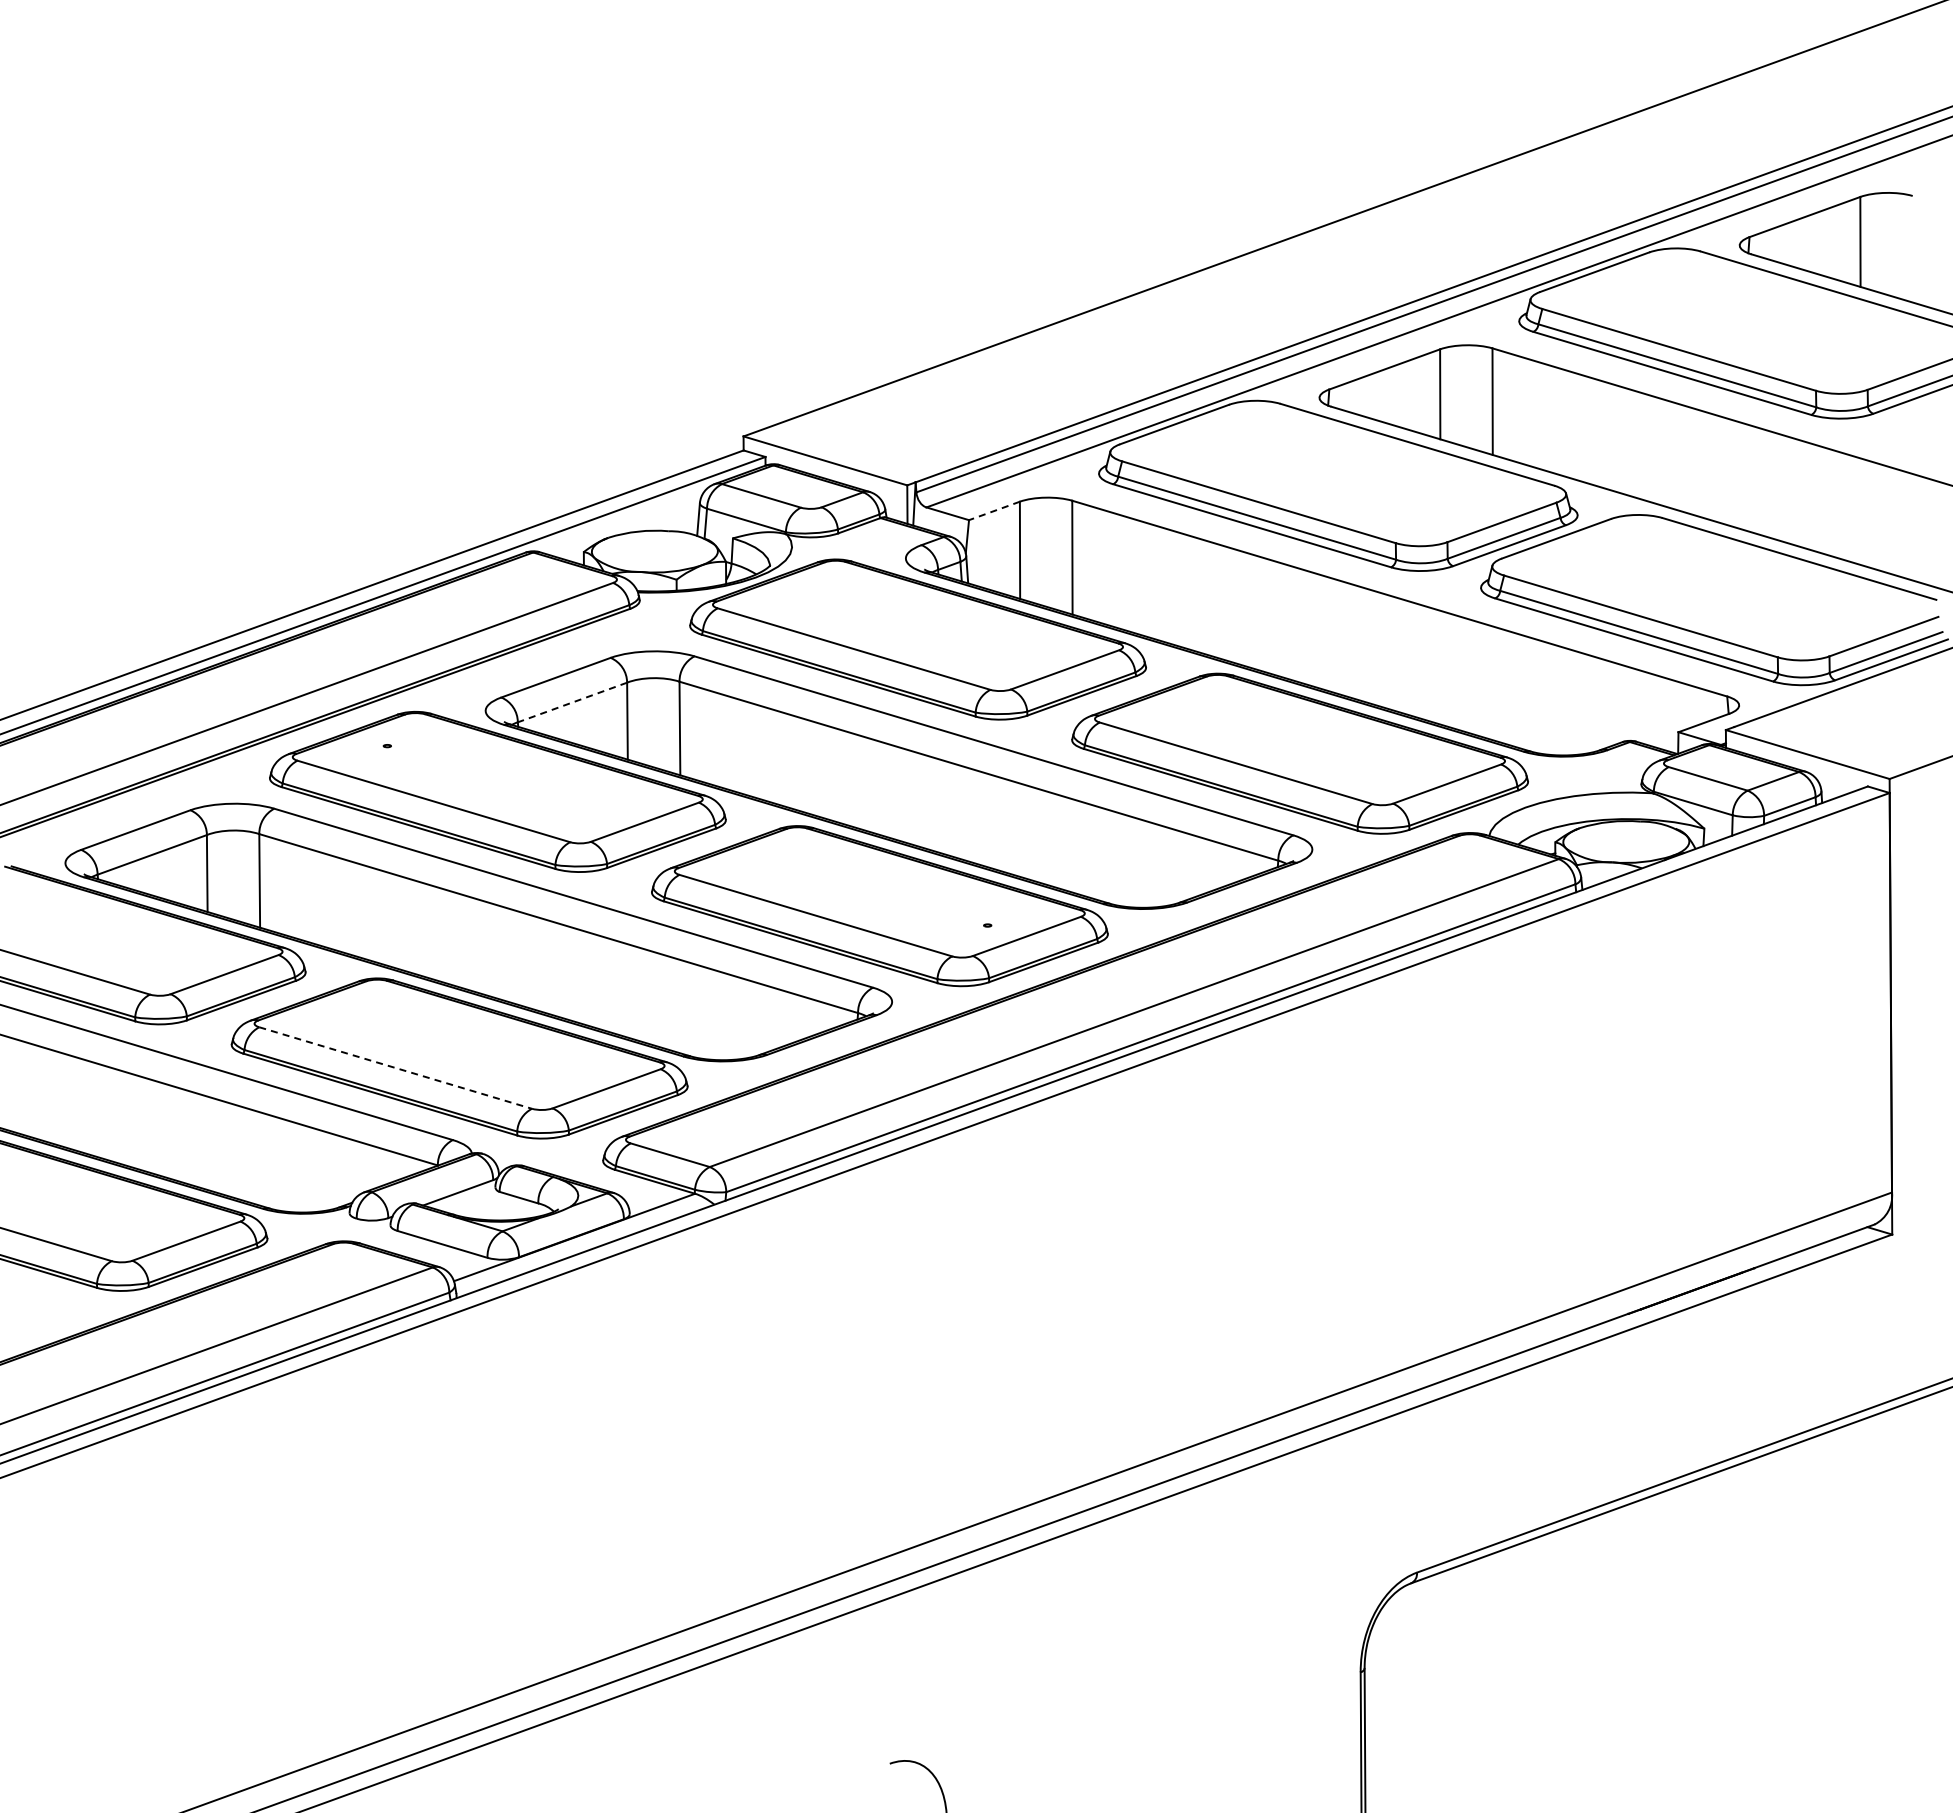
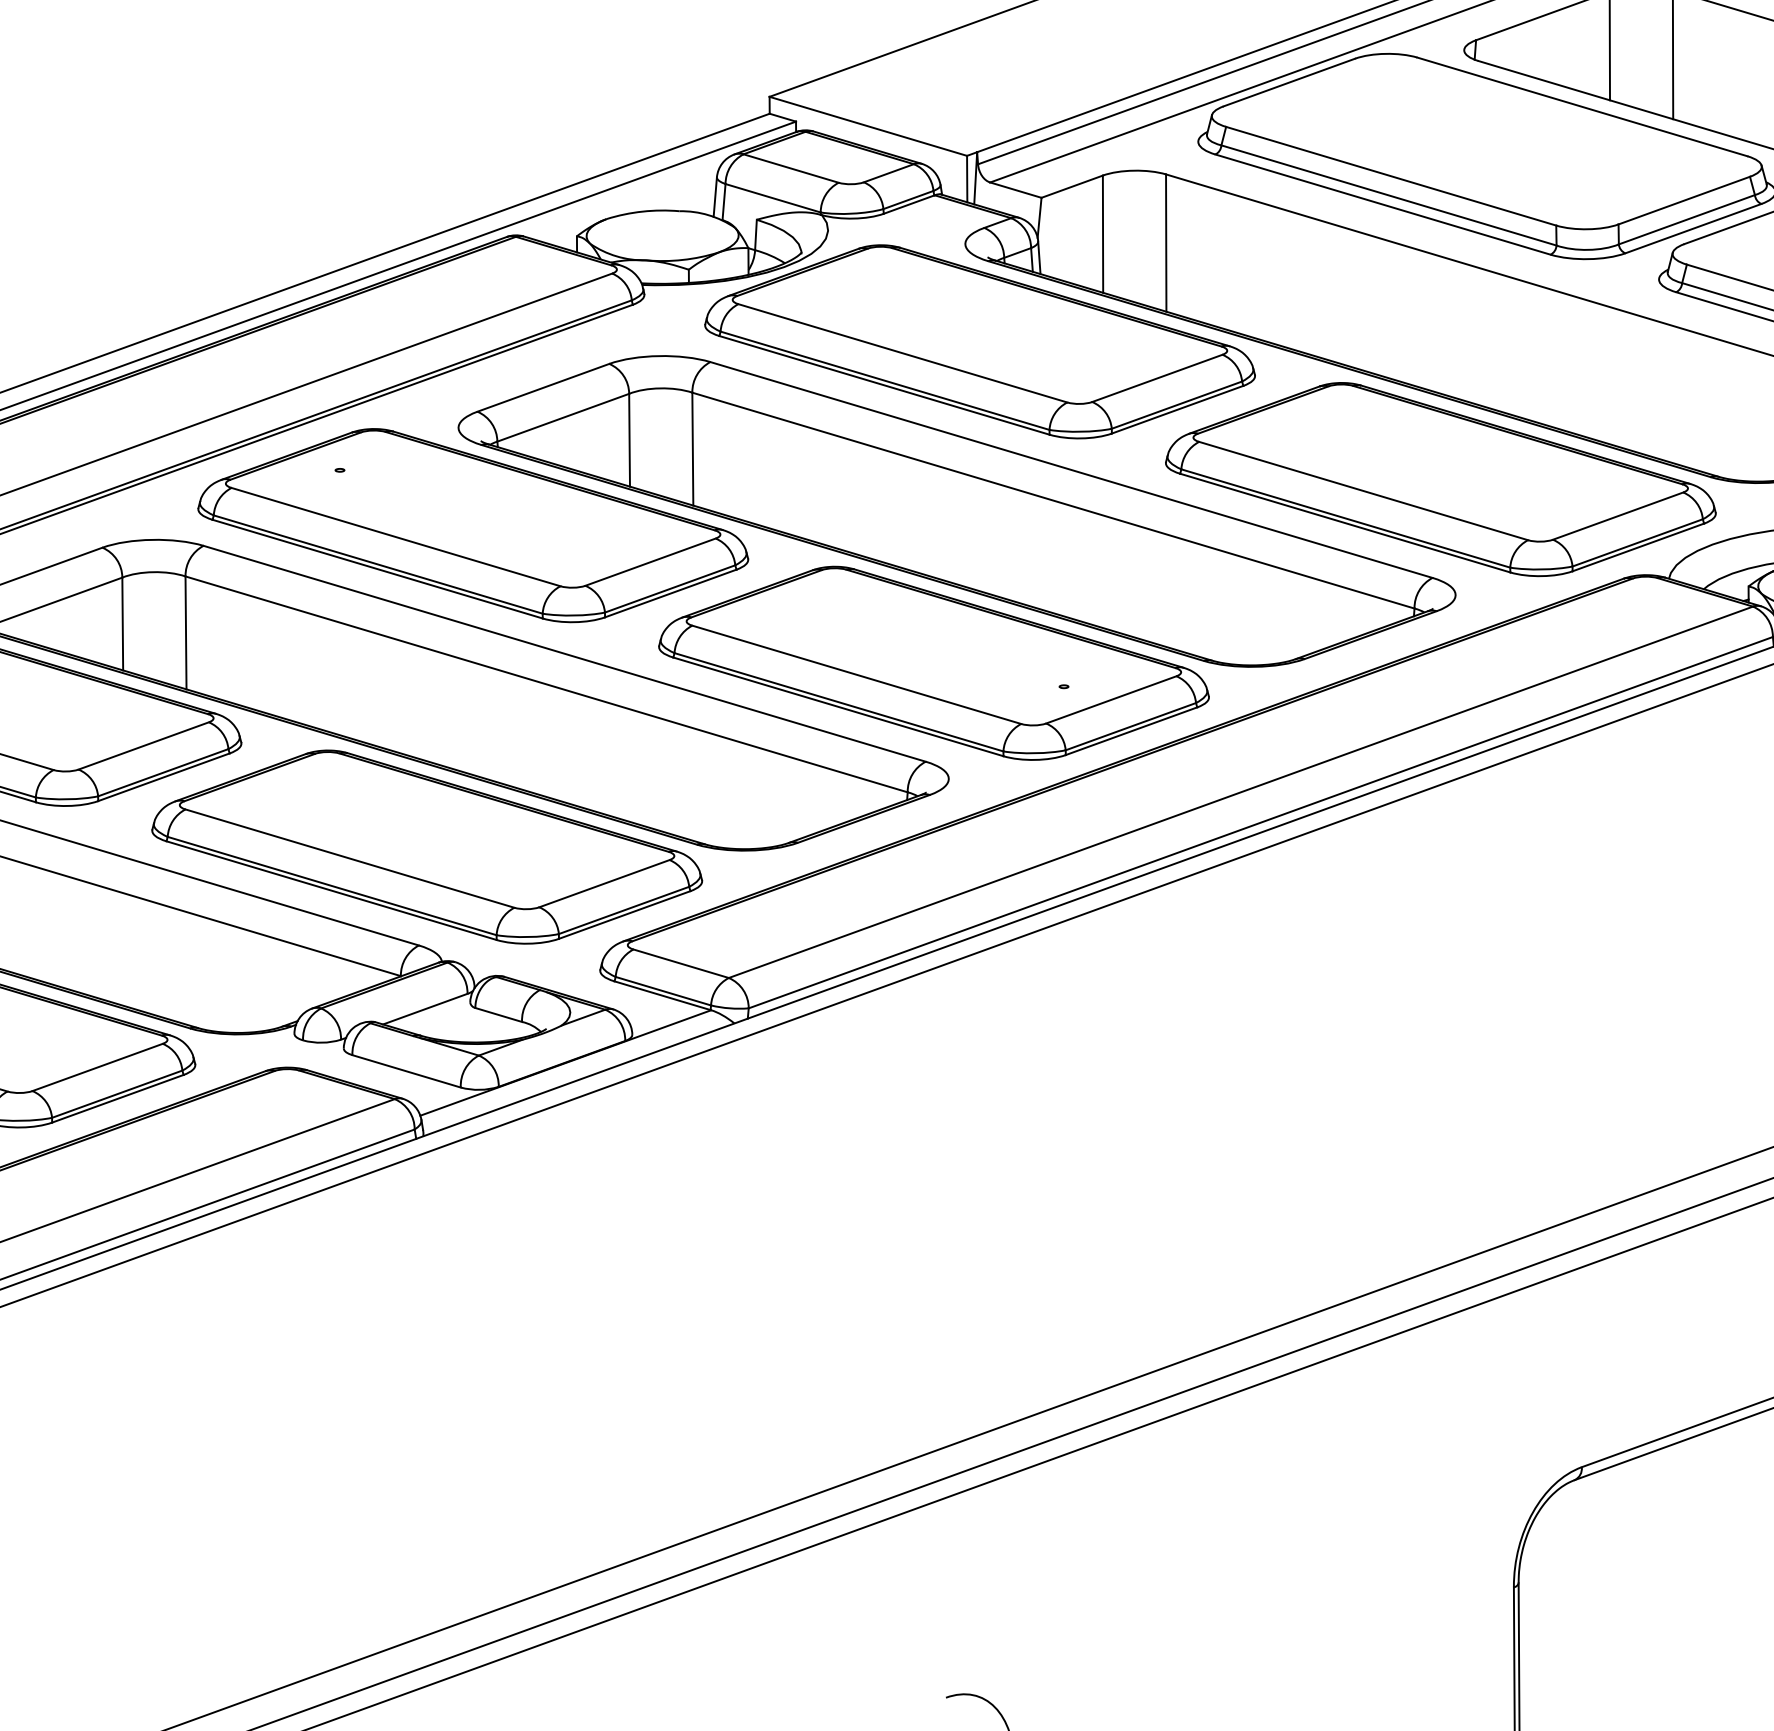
line: (994, 511) -> (1072, 187), dashed -> solid
line: (572, 702) -> (563, 417), dashed -> solid
line: (396, 1068) -> (350, 859), dashed -> solid

